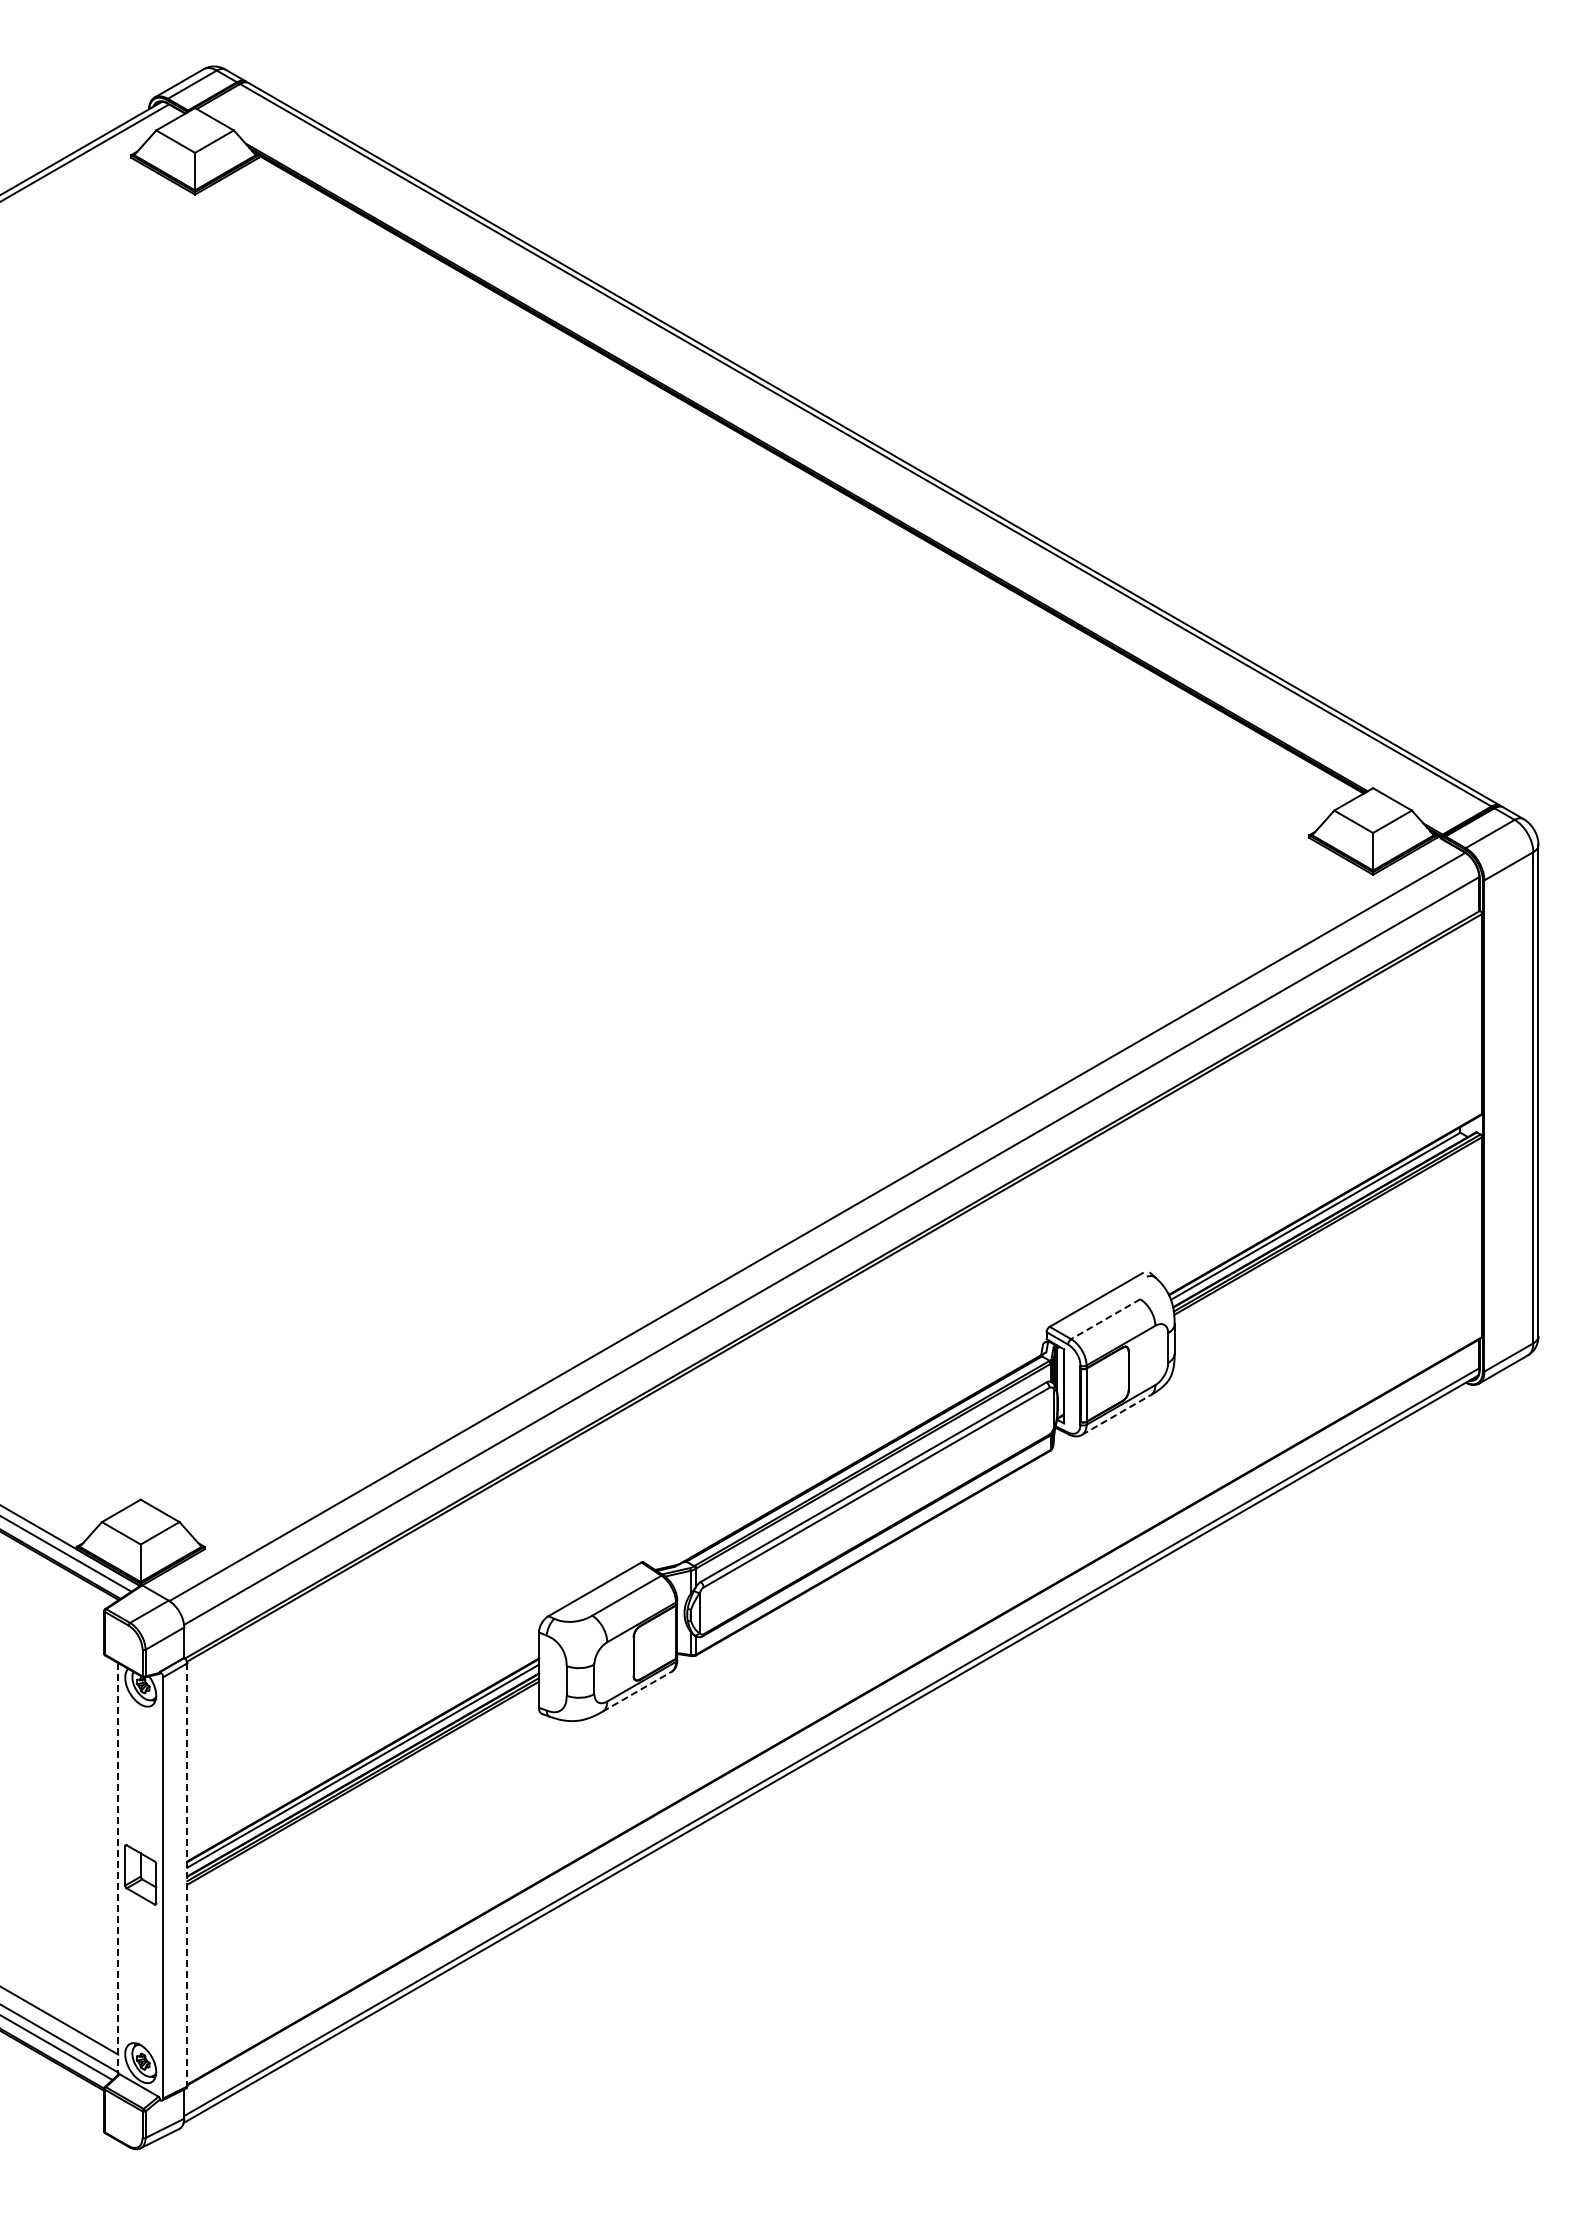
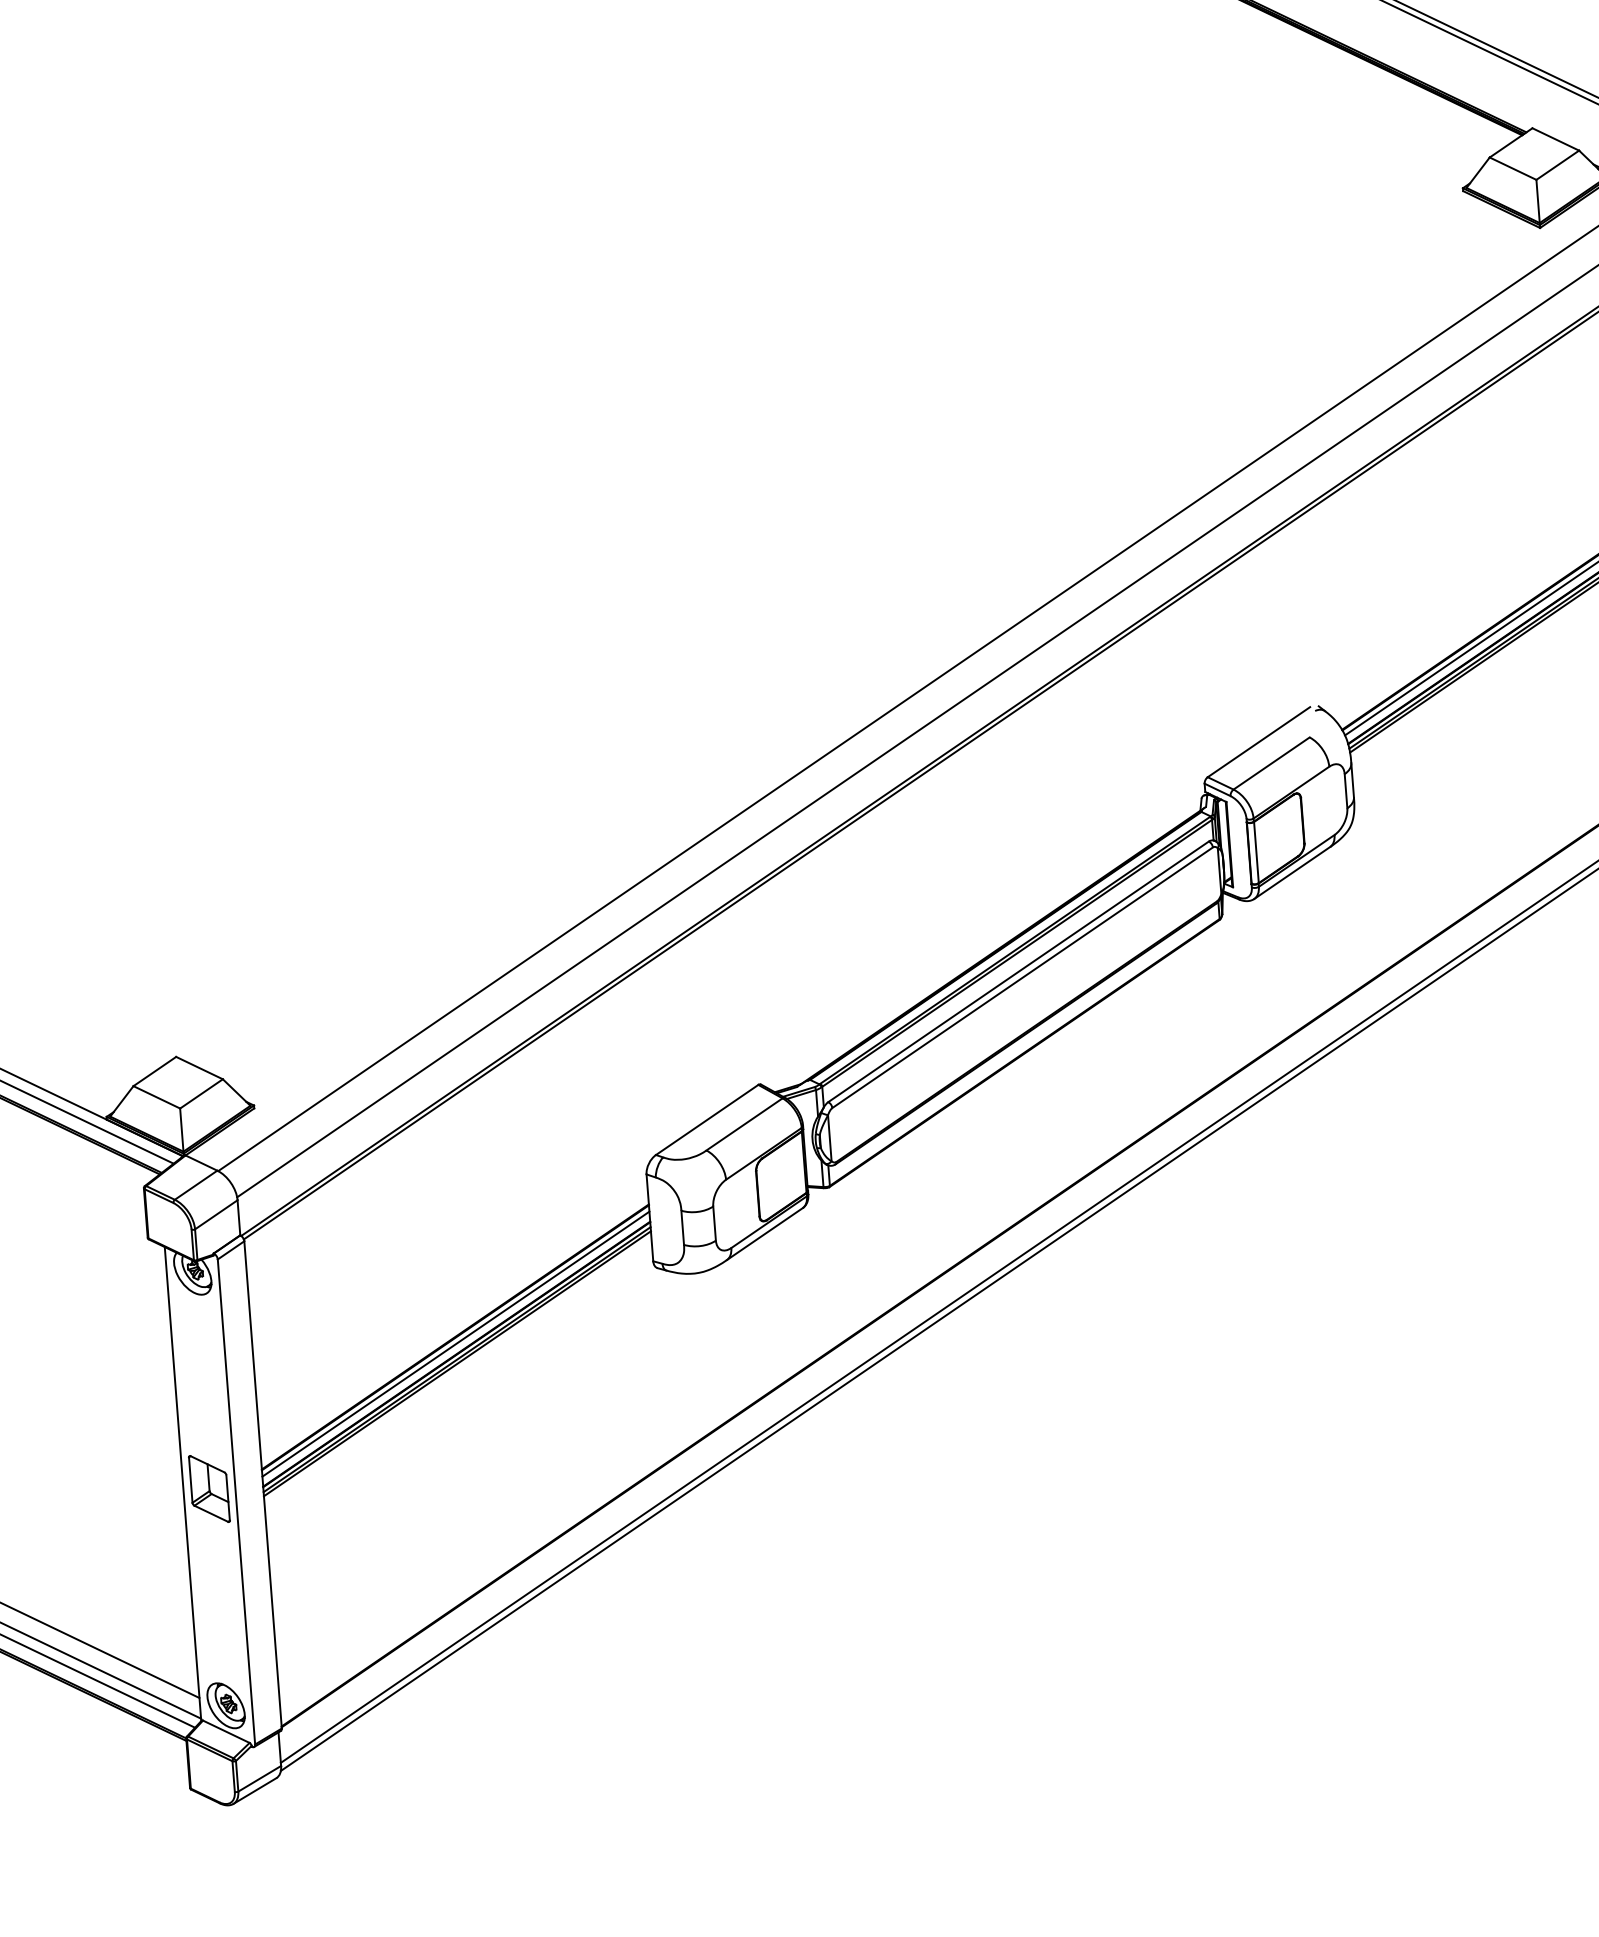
line: (1105, 1319) -> (1271, 763), dashed -> solid
line: (1116, 1415) -> (1292, 873), dashed -> solid
line: (637, 1691) -> (765, 1233), dashed -> solid
line: (118, 1868) -> (183, 1483), dashed -> solid
line: (187, 1874) -> (263, 1484), dashed -> solid

